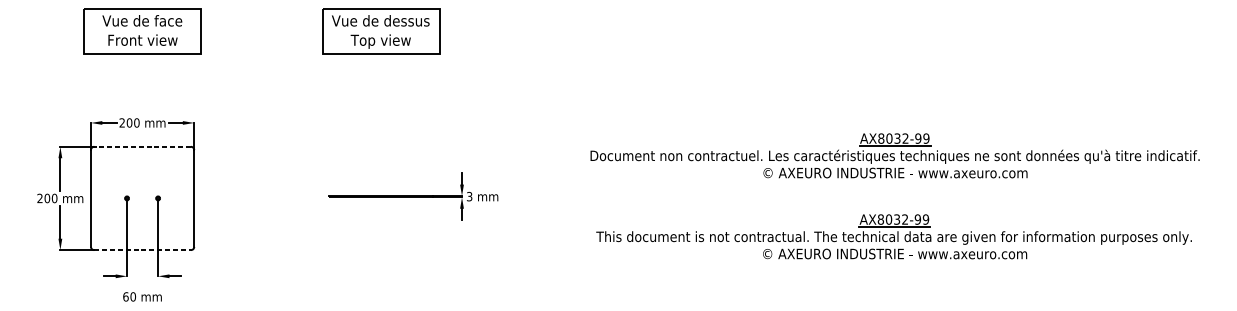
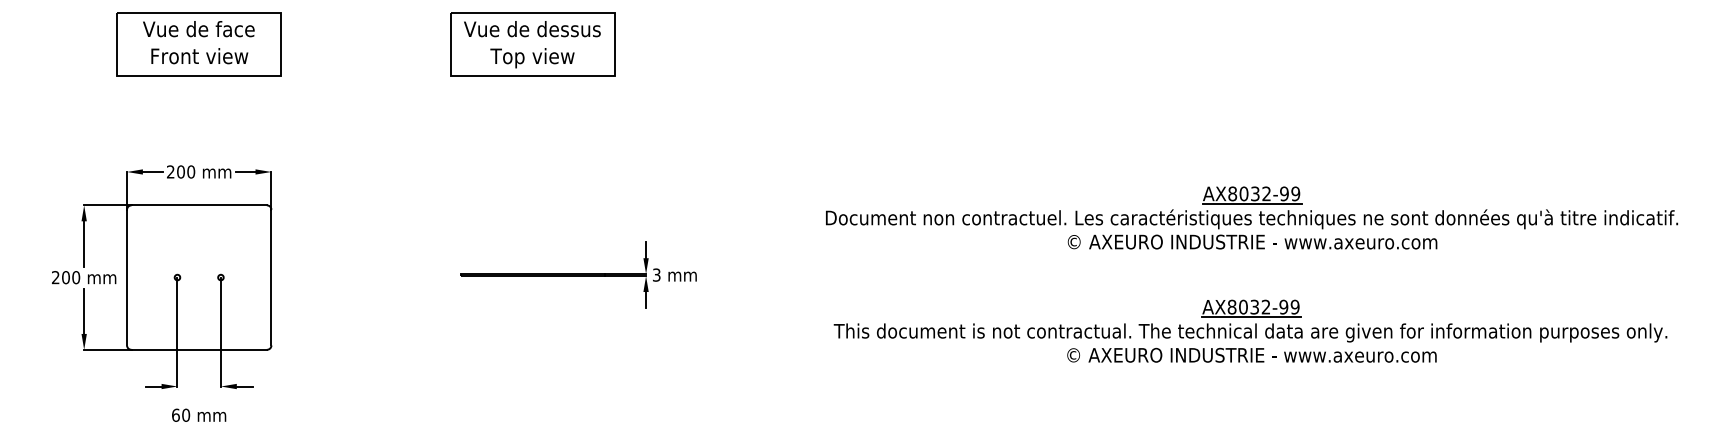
line: (142, 146) -> (199, 205), dashed -> solid
line: (142, 249) -> (199, 349), dashed -> solid

